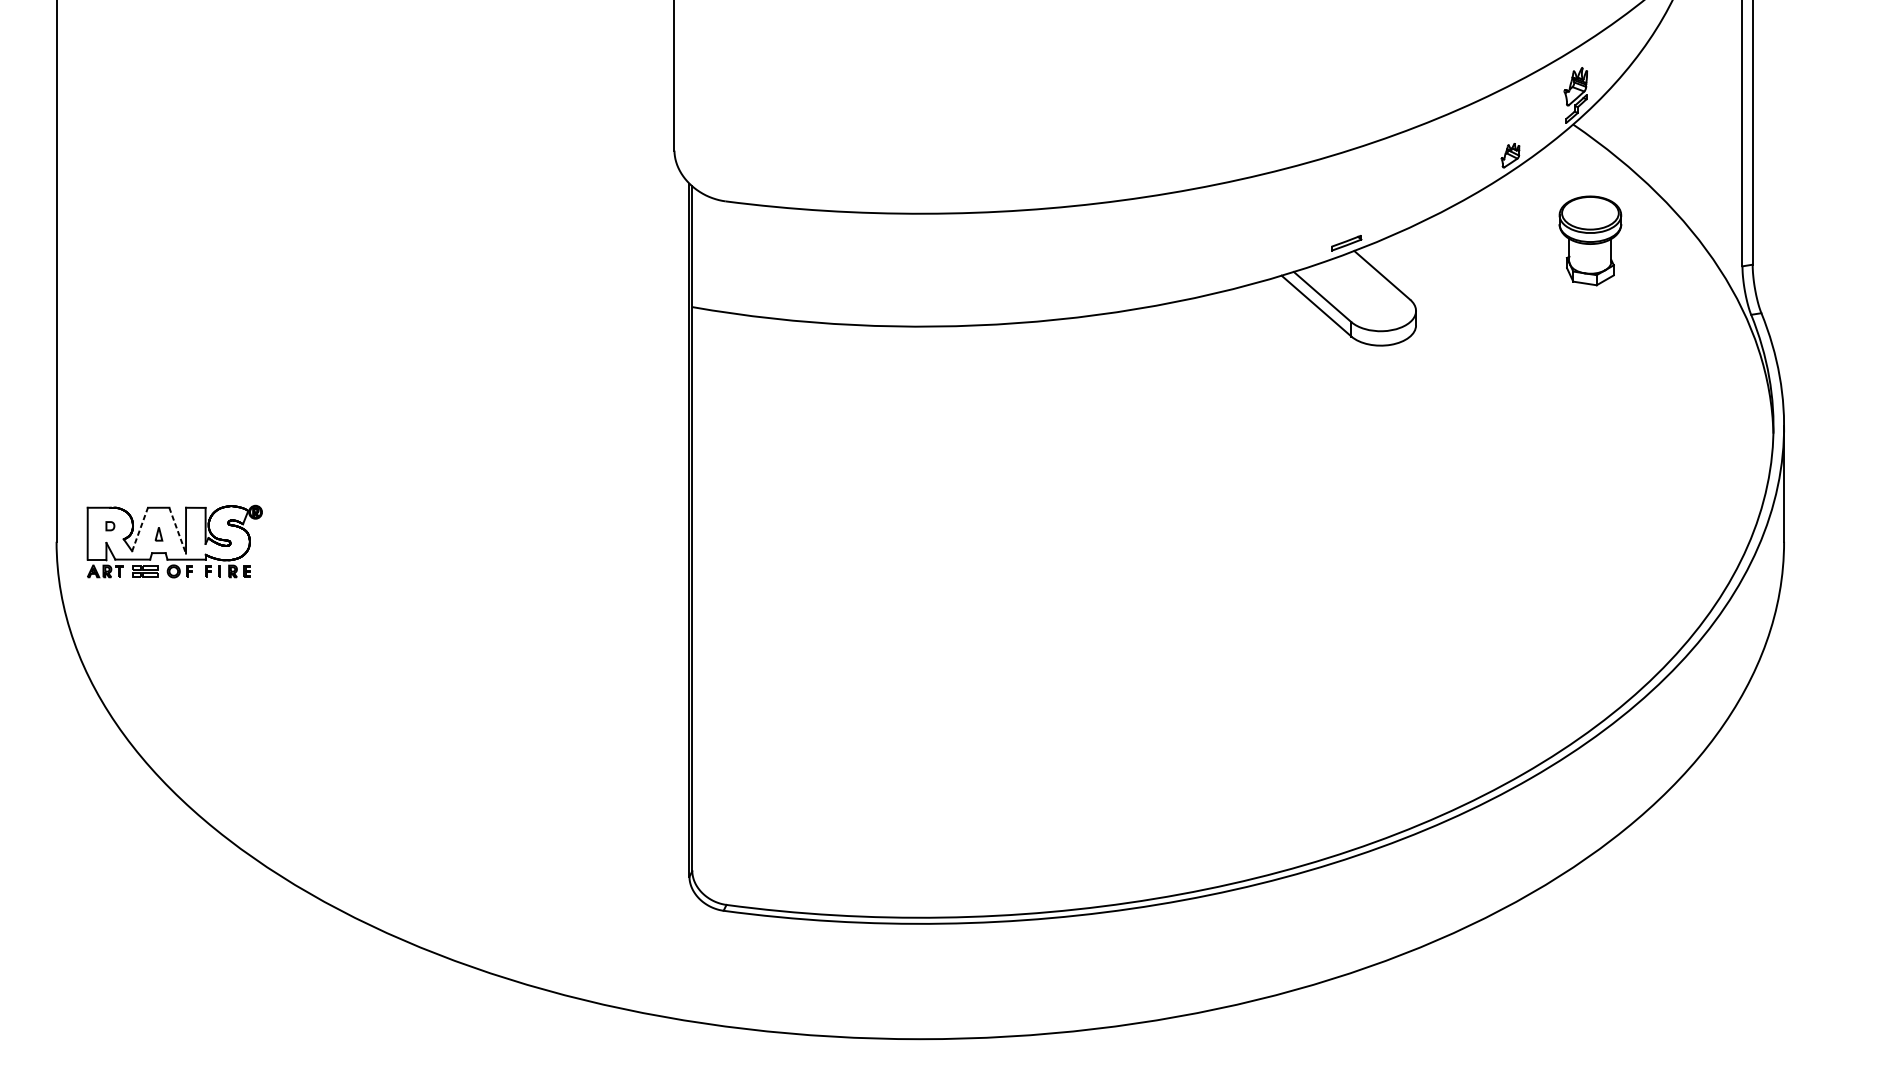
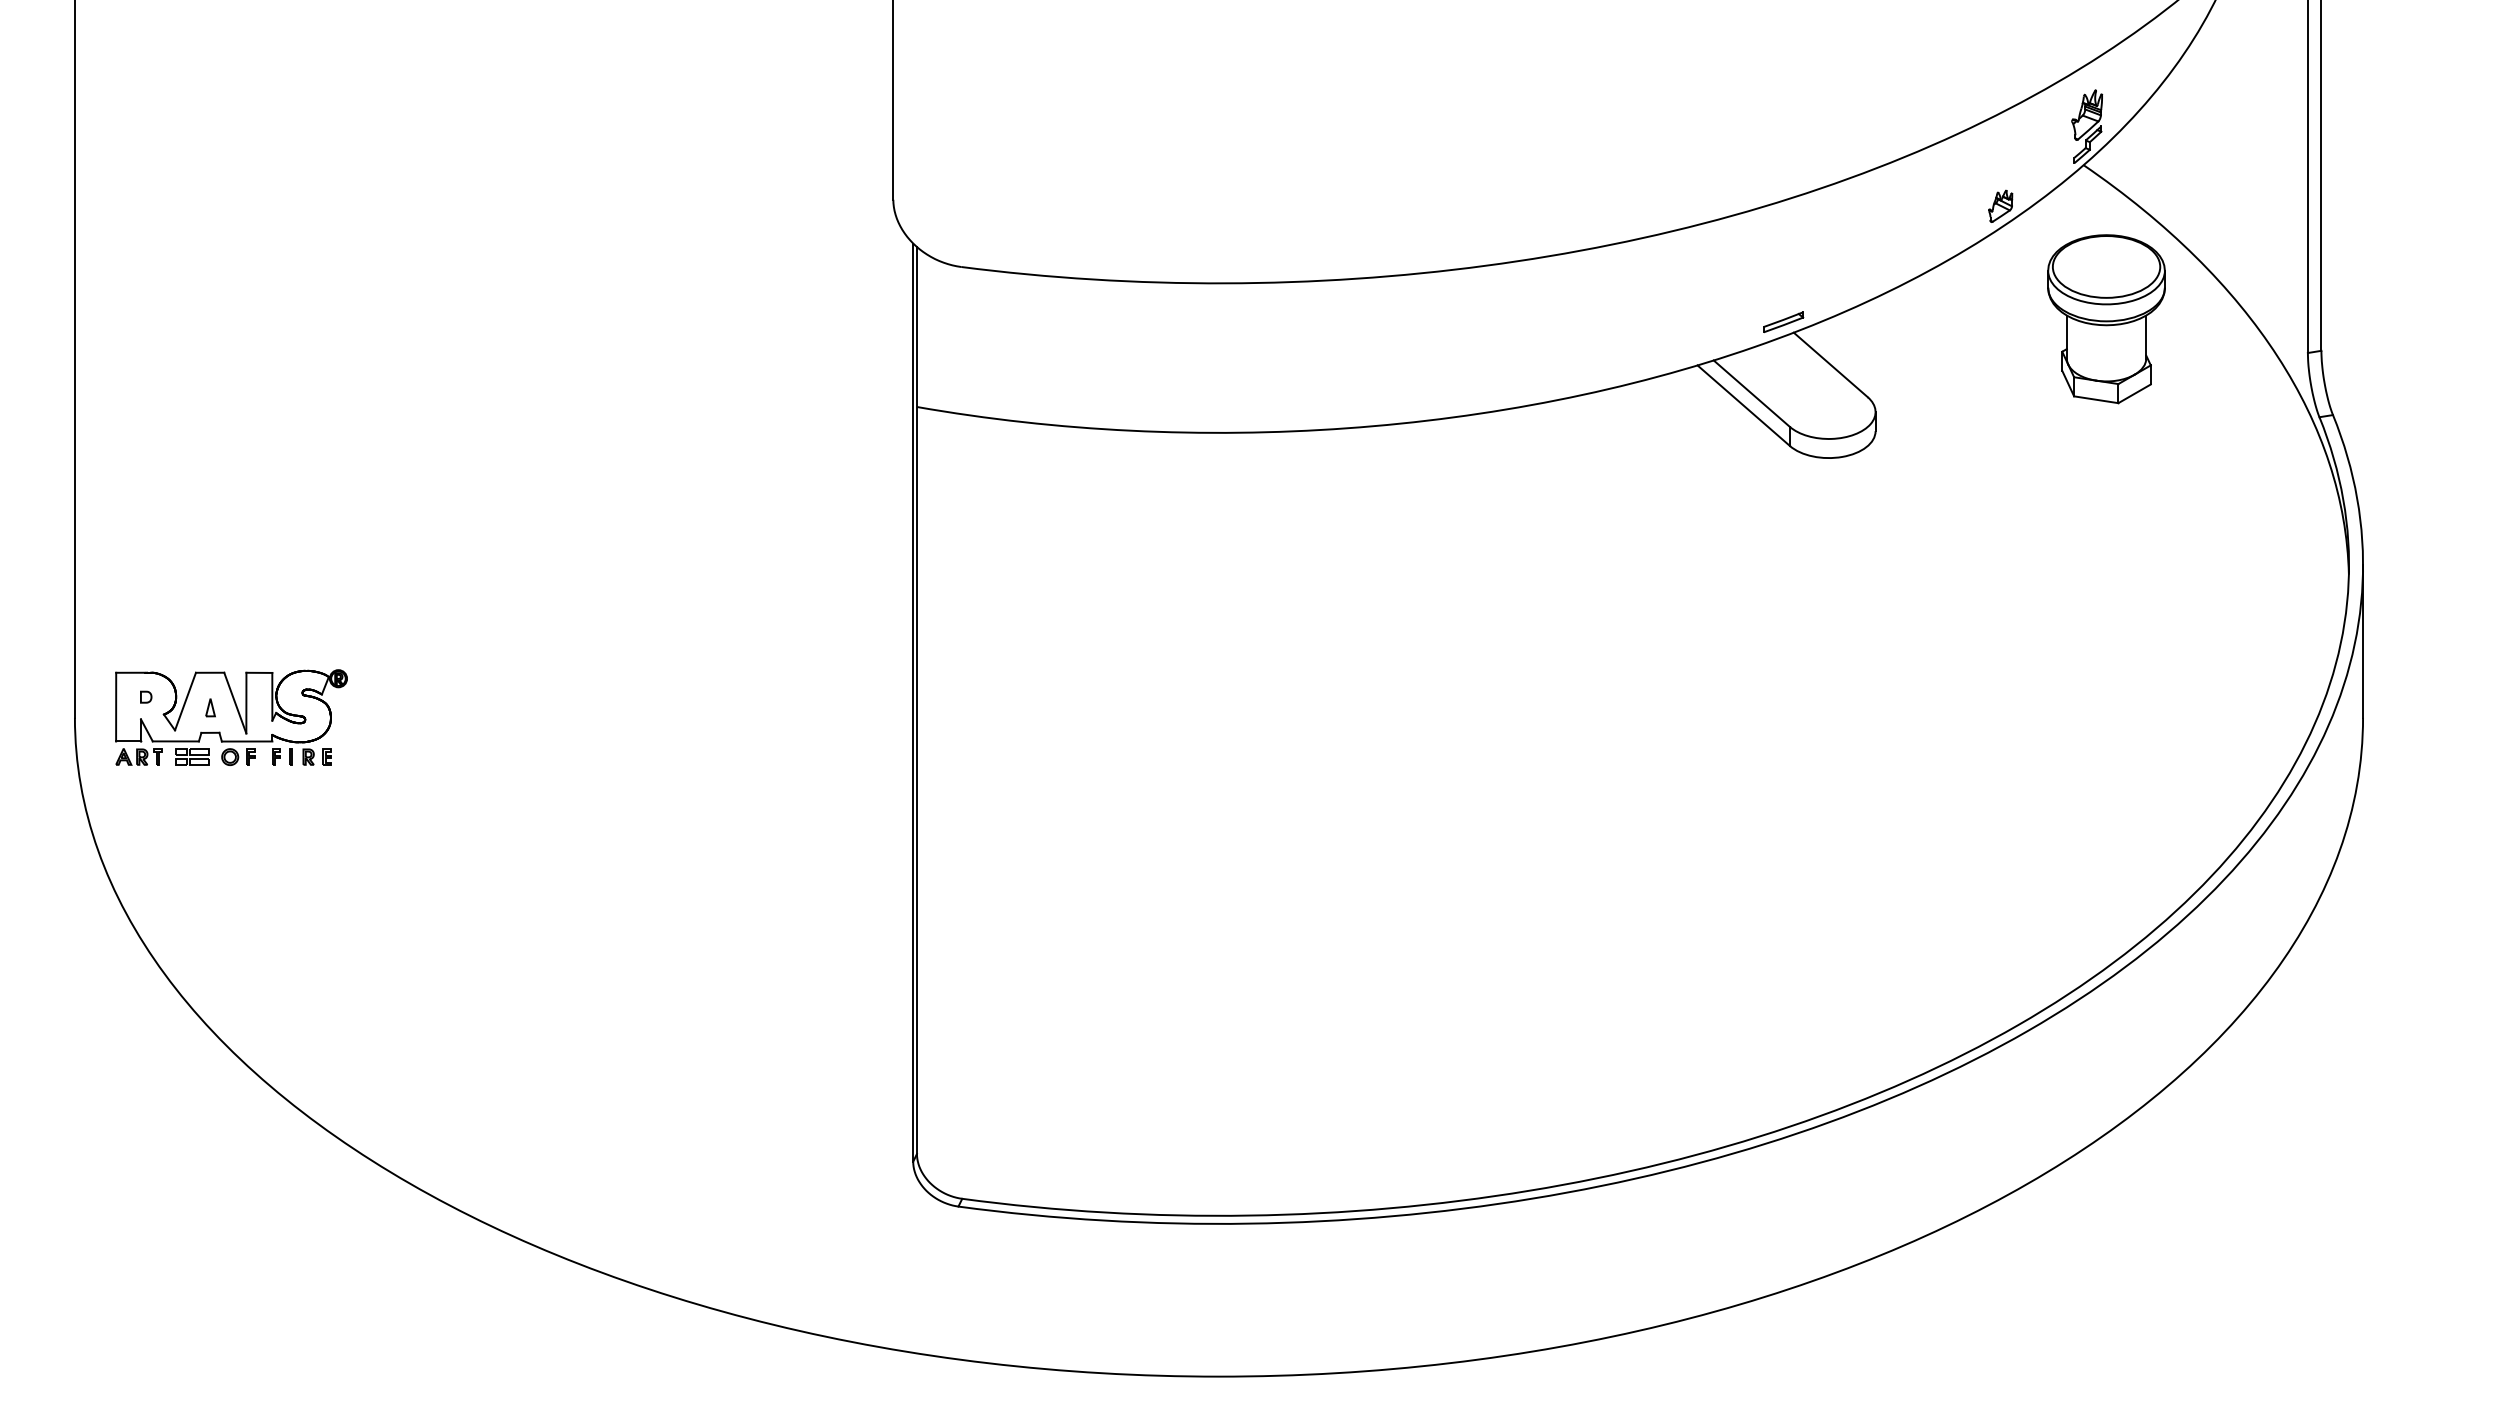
part: (1590, 241) -> (2106, 319), size x1.43
line: (140, 529) -> (185, 701), dashed -> solid
line: (177, 530) -> (235, 703), dashed -> solid

